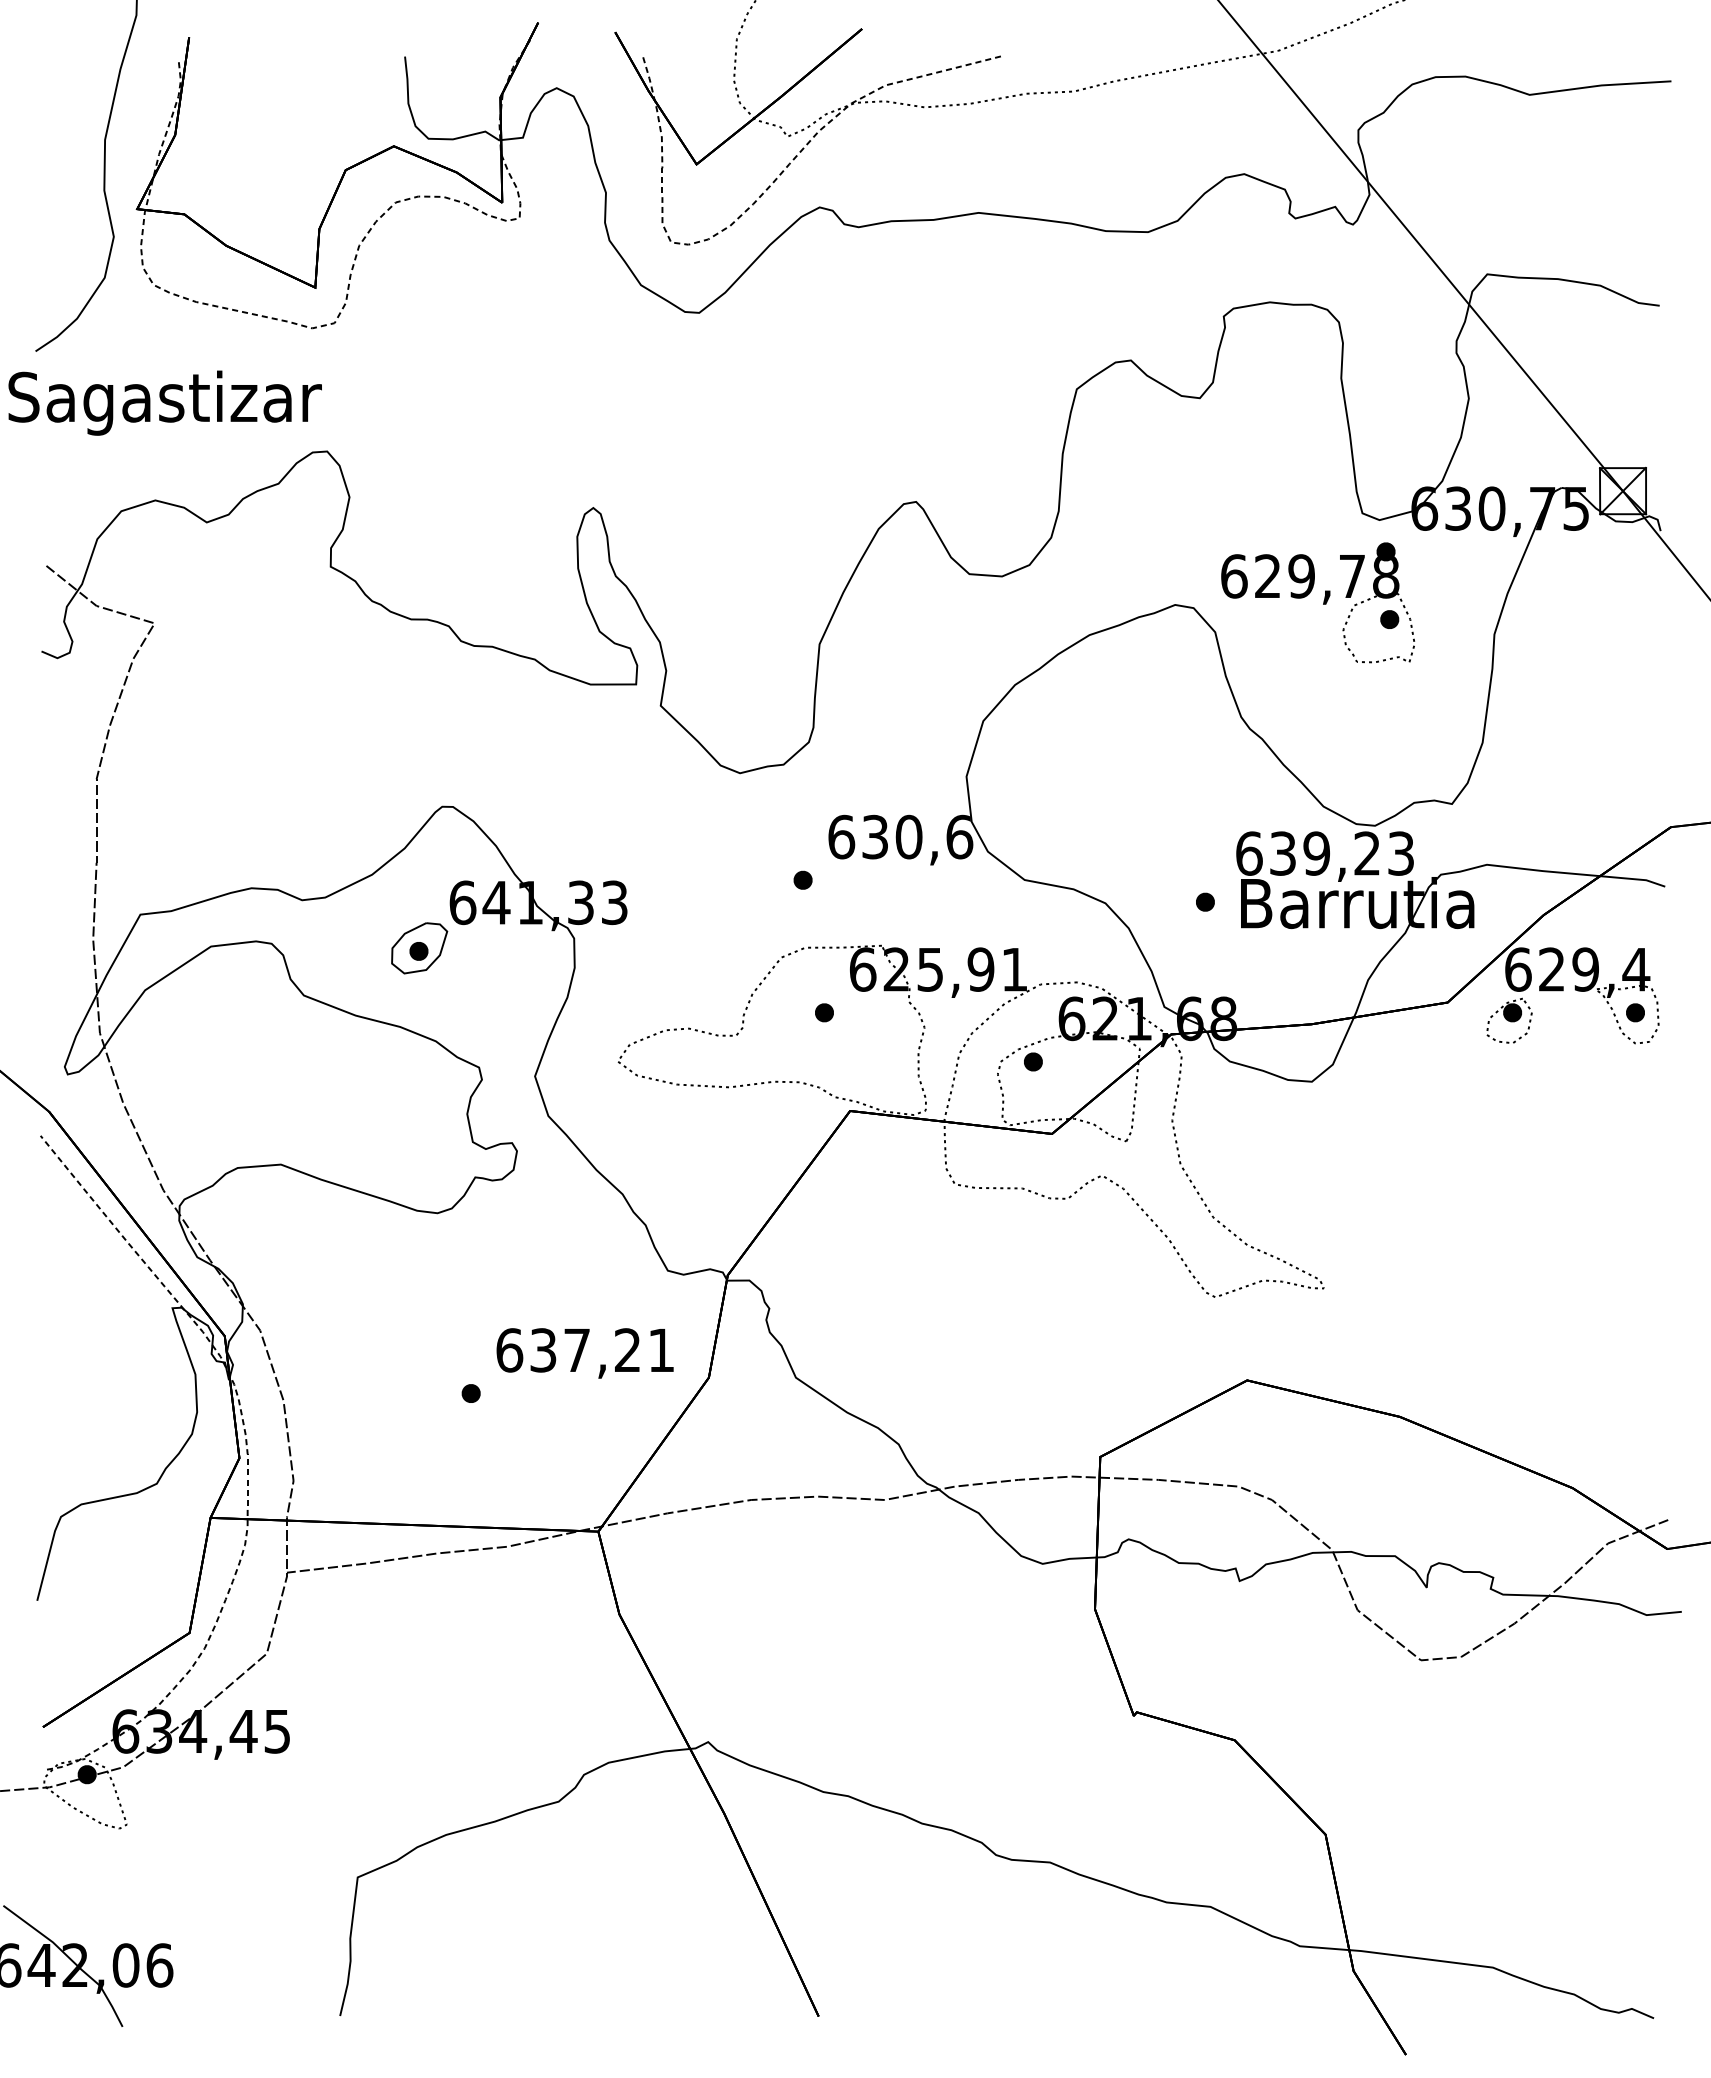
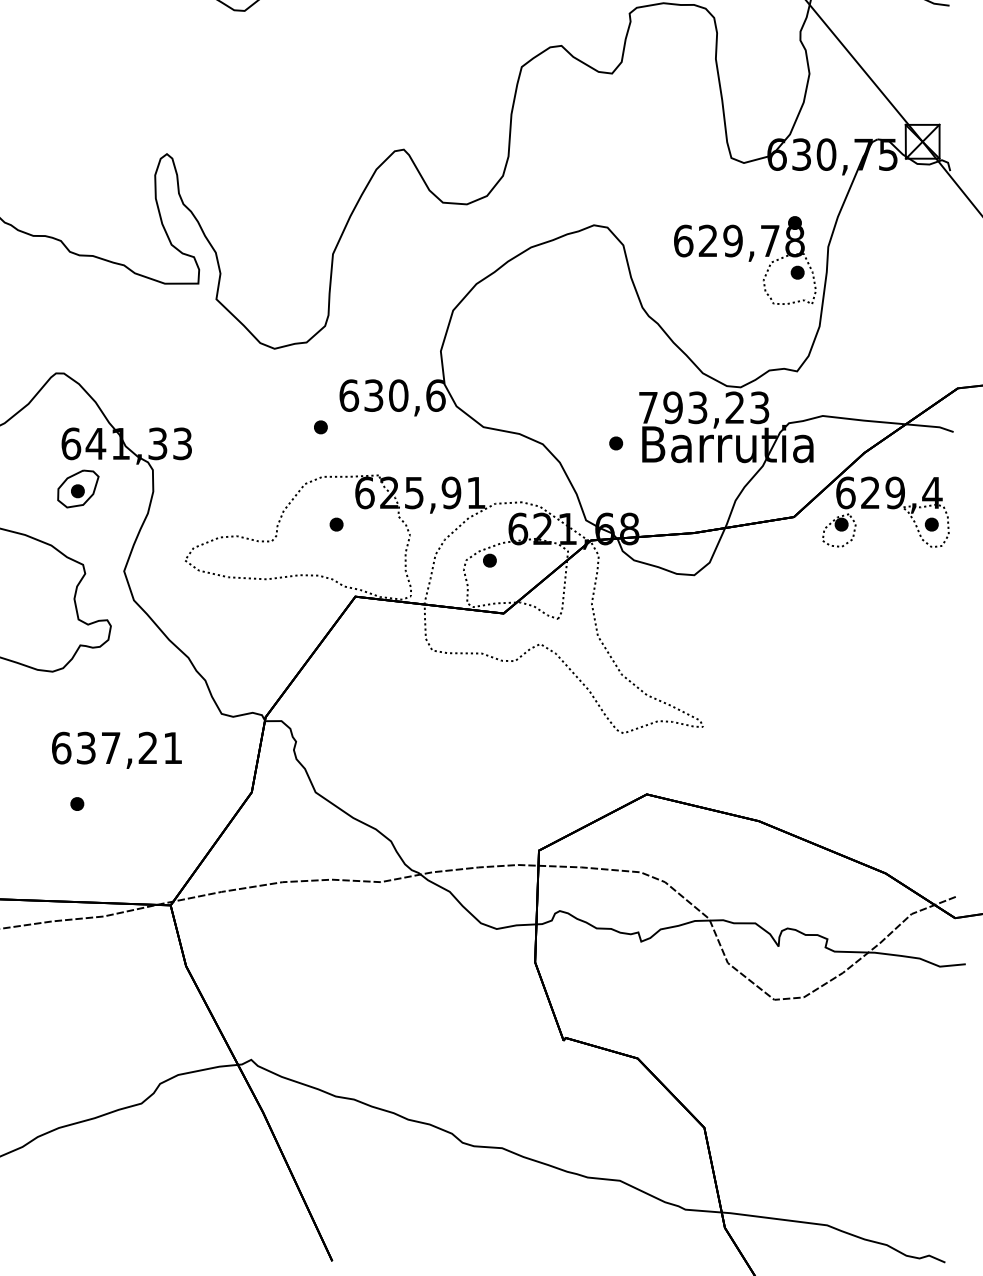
part: (1318, 602) -> (745, 260), moved
text: (1282, 853) -> (672, 407), 639,23 -> 793,23
part: (419, 948) -> (78, 489), moved
text: (584, 1353) -> (116, 750), moved

